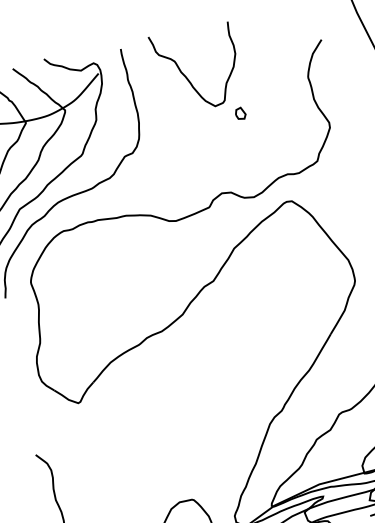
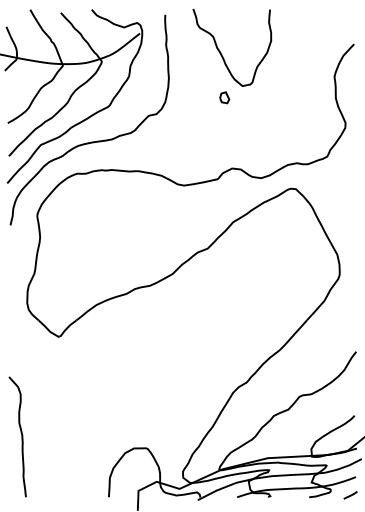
part: (240, 113) -> (224, 97), moved

